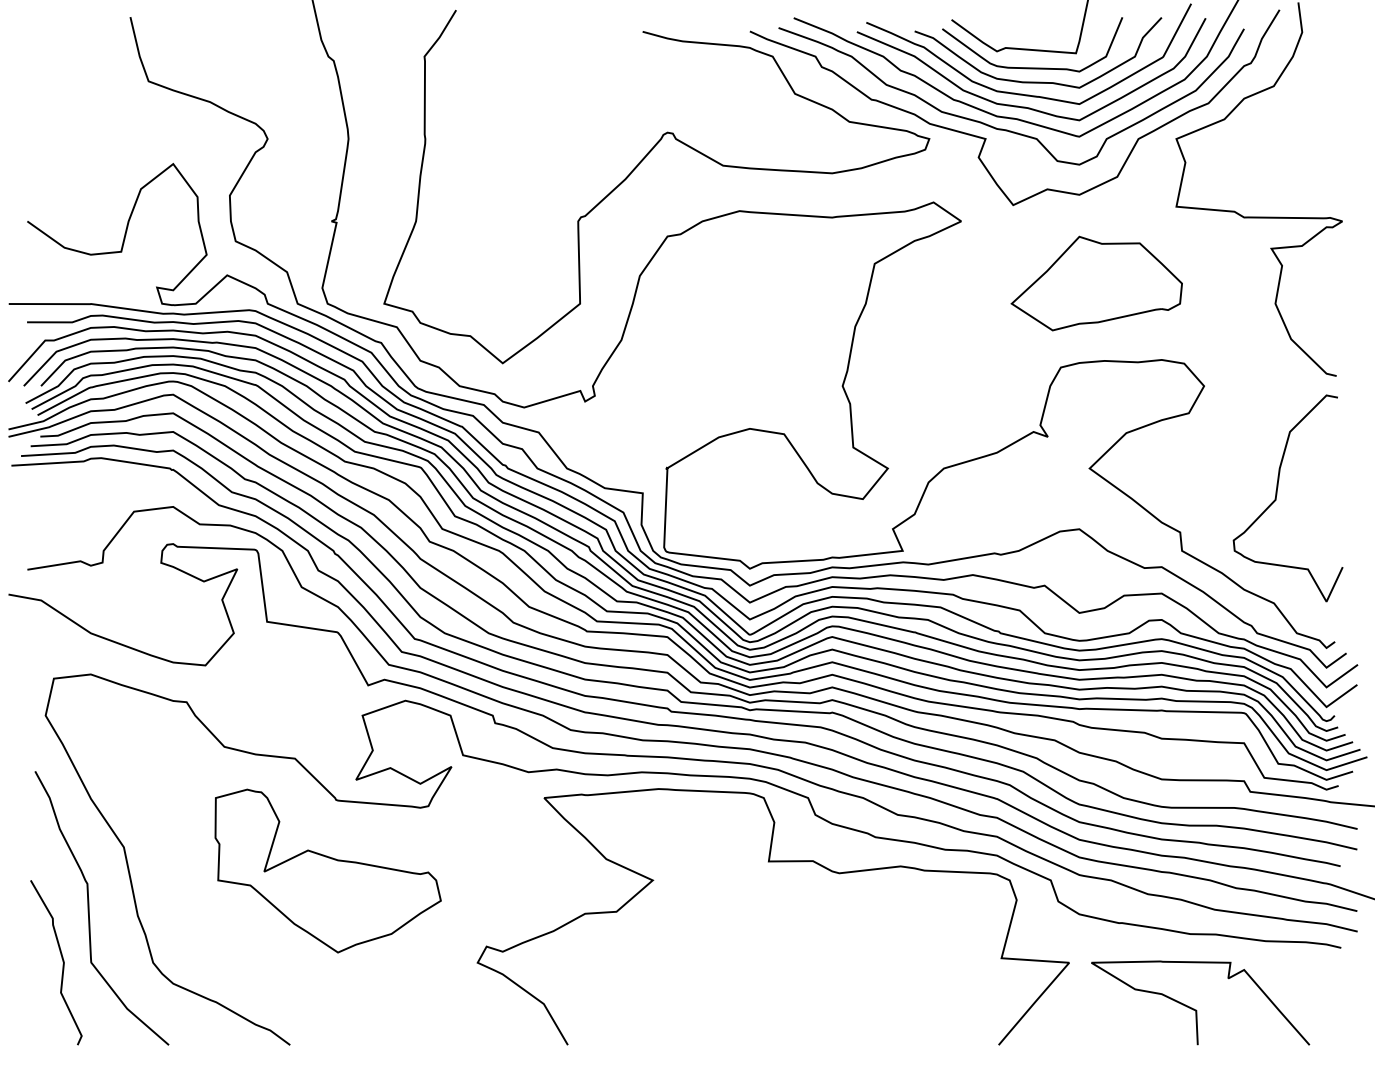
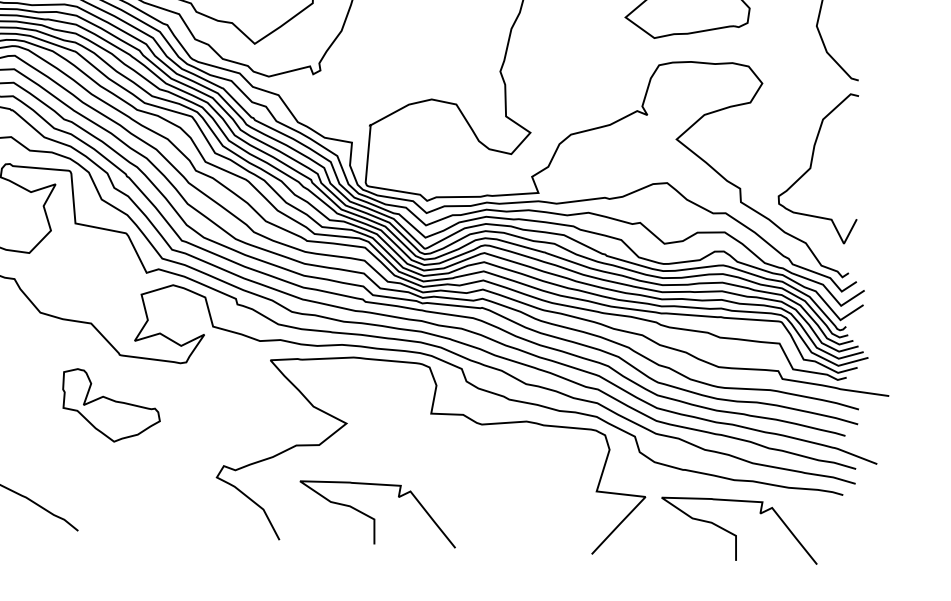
part: (327, 870) -> (111, 405), size x0.6
curve: (697, 1009) -> (374, 518), added

